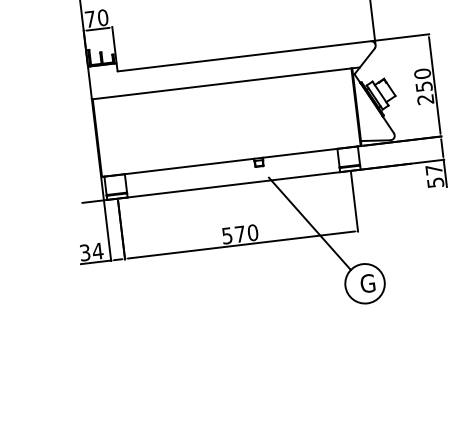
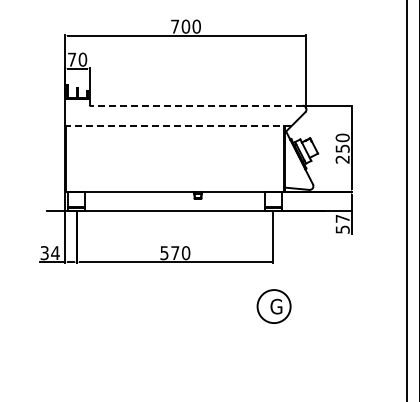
line: (243, 56) -> (195, 105), solid -> dashed
line: (226, 83) -> (178, 126), solid -> dashed
line: (308, 222) -> (233, 250), removed

